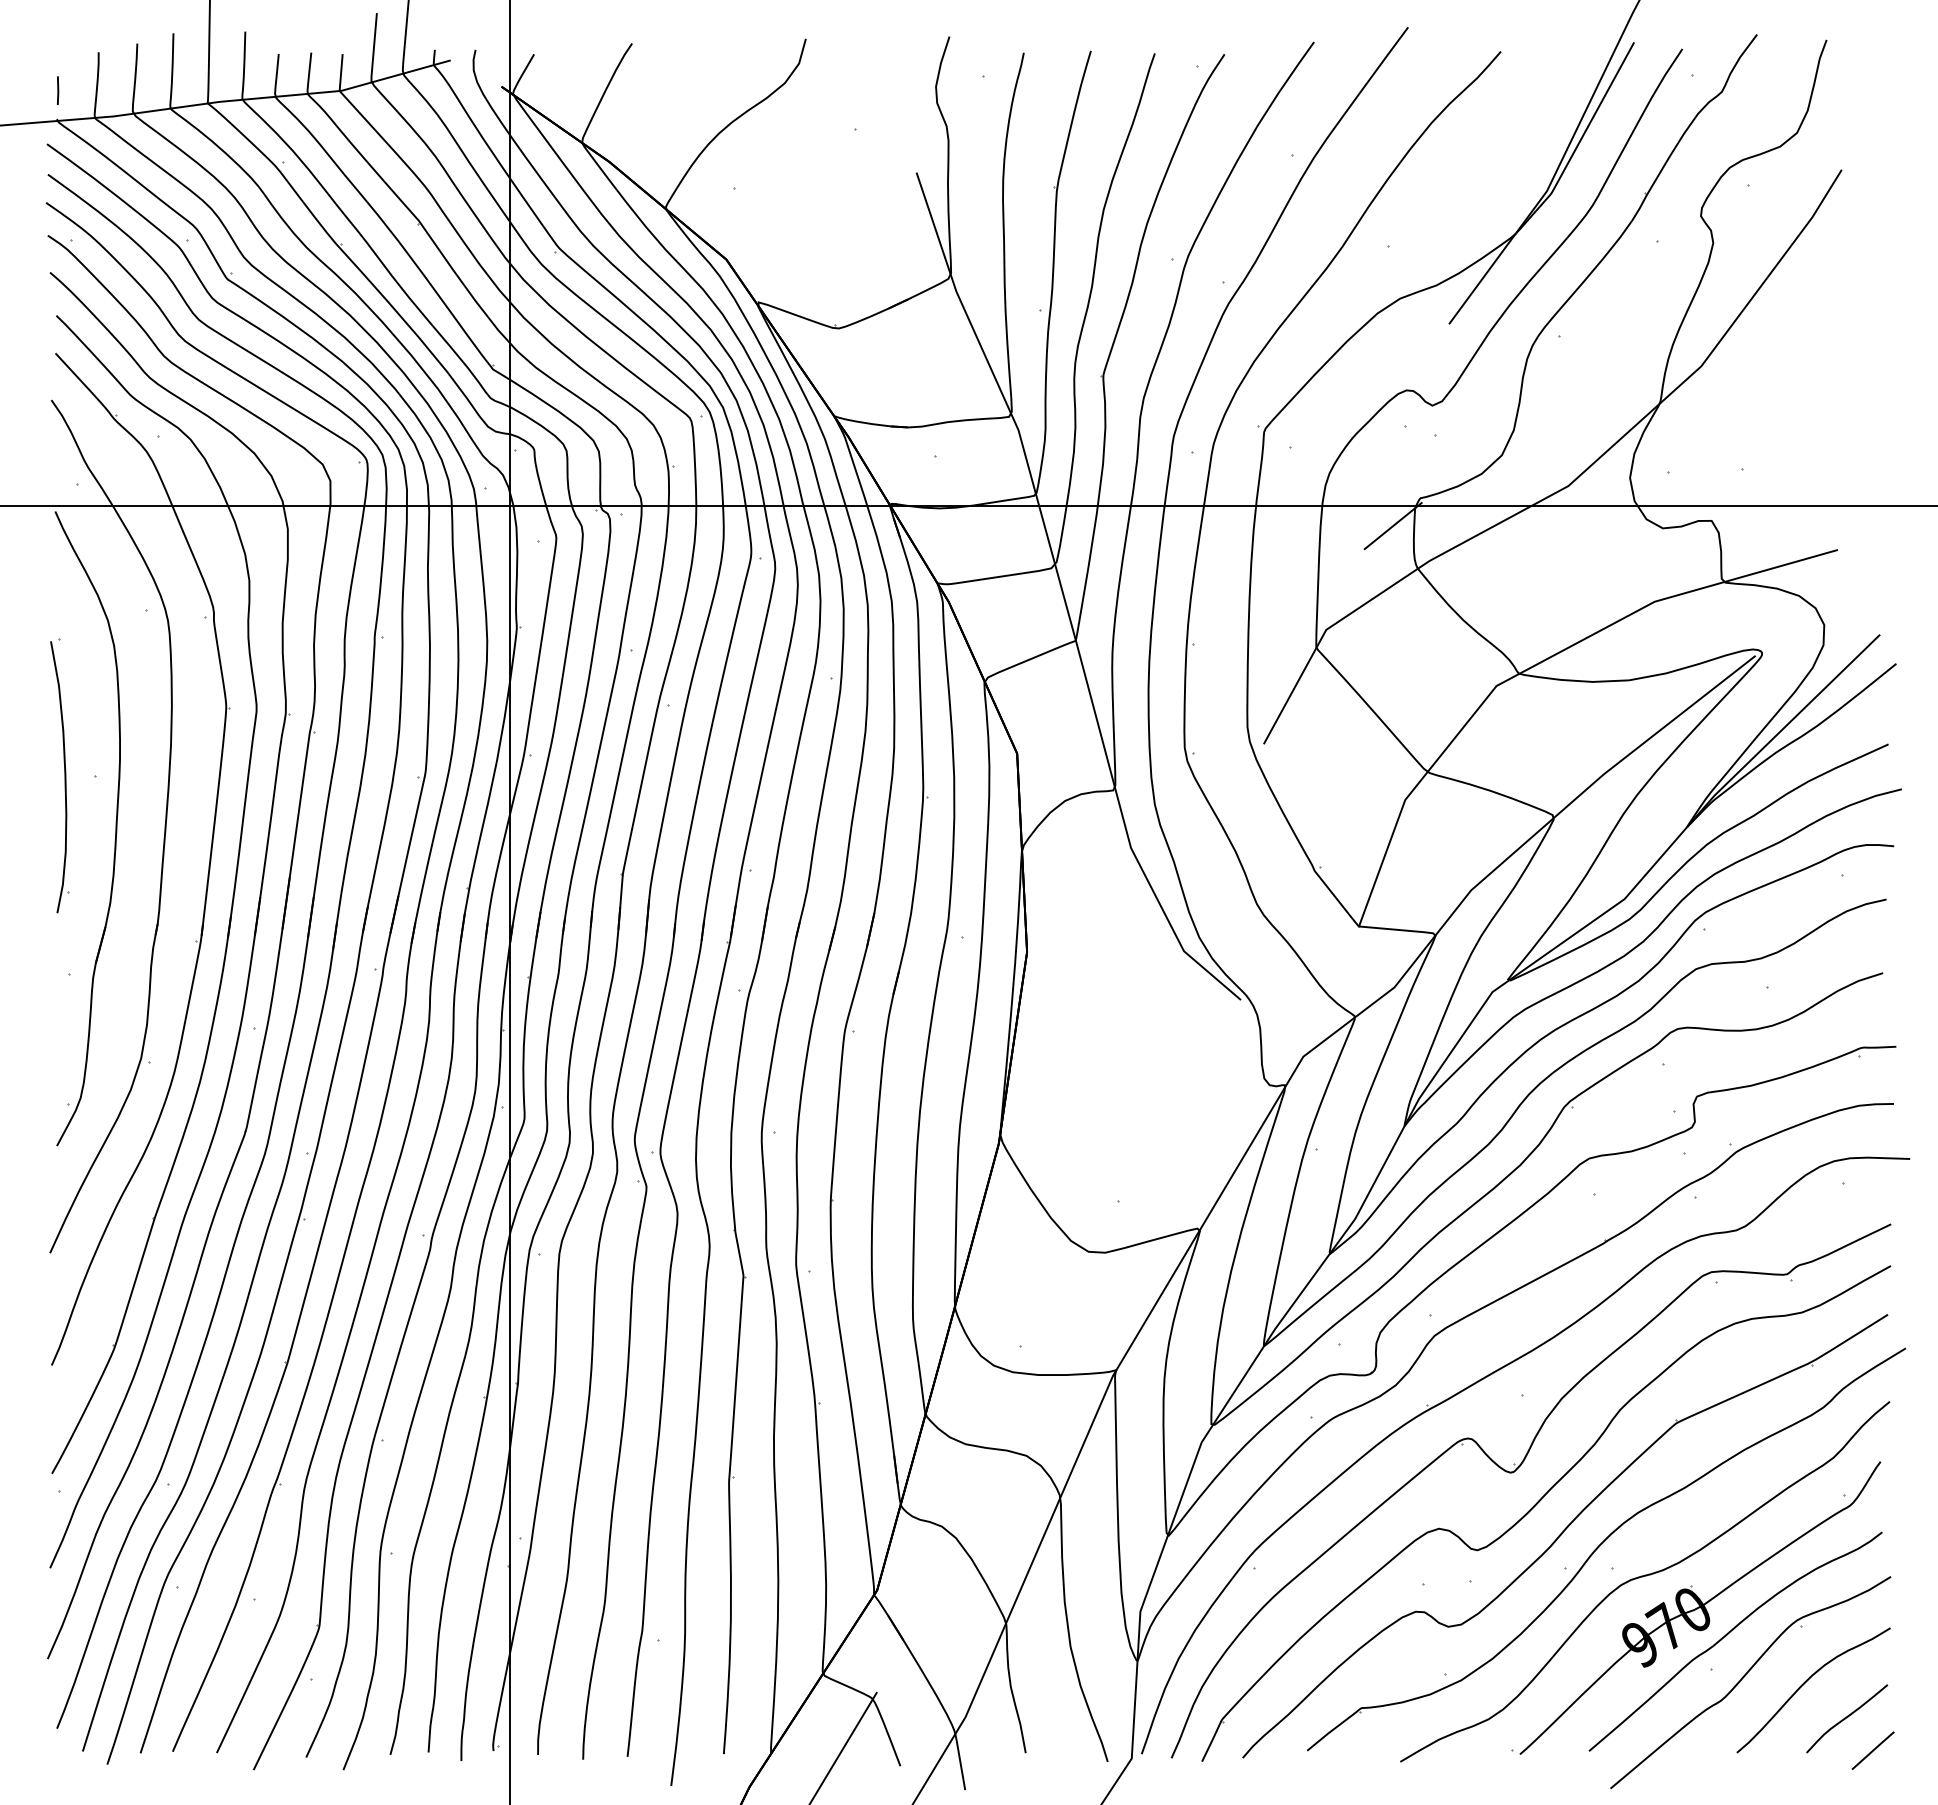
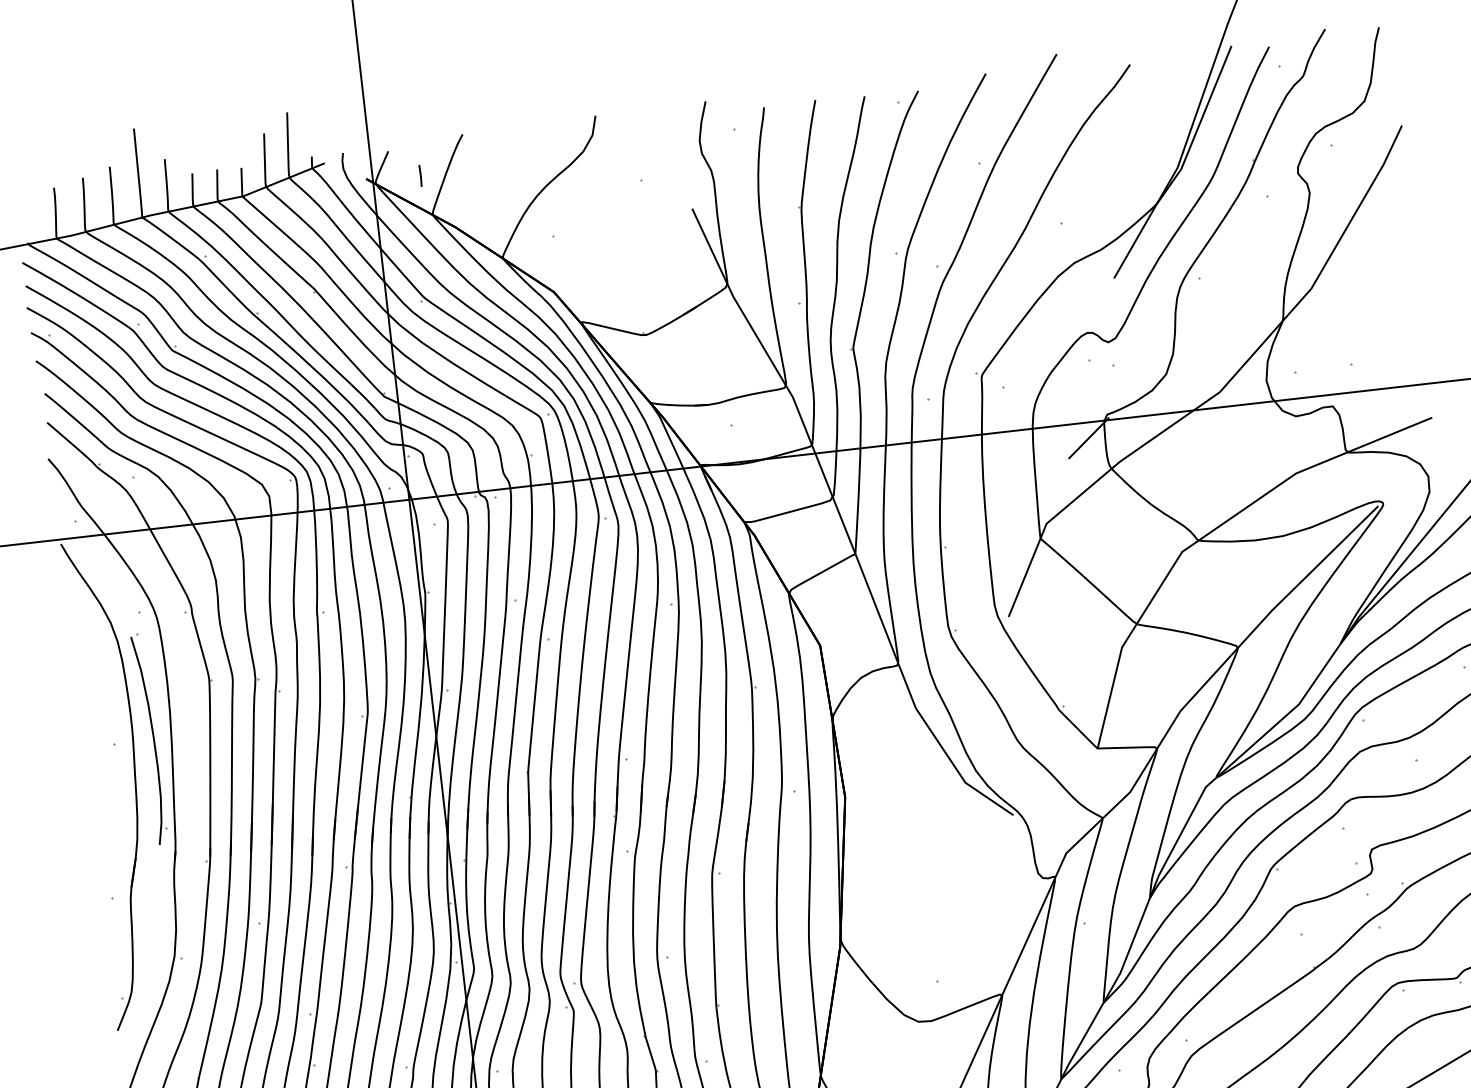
line: (58, 90) -> (420, 175), moved
part: (59, 775) -> (149, 739), moved

